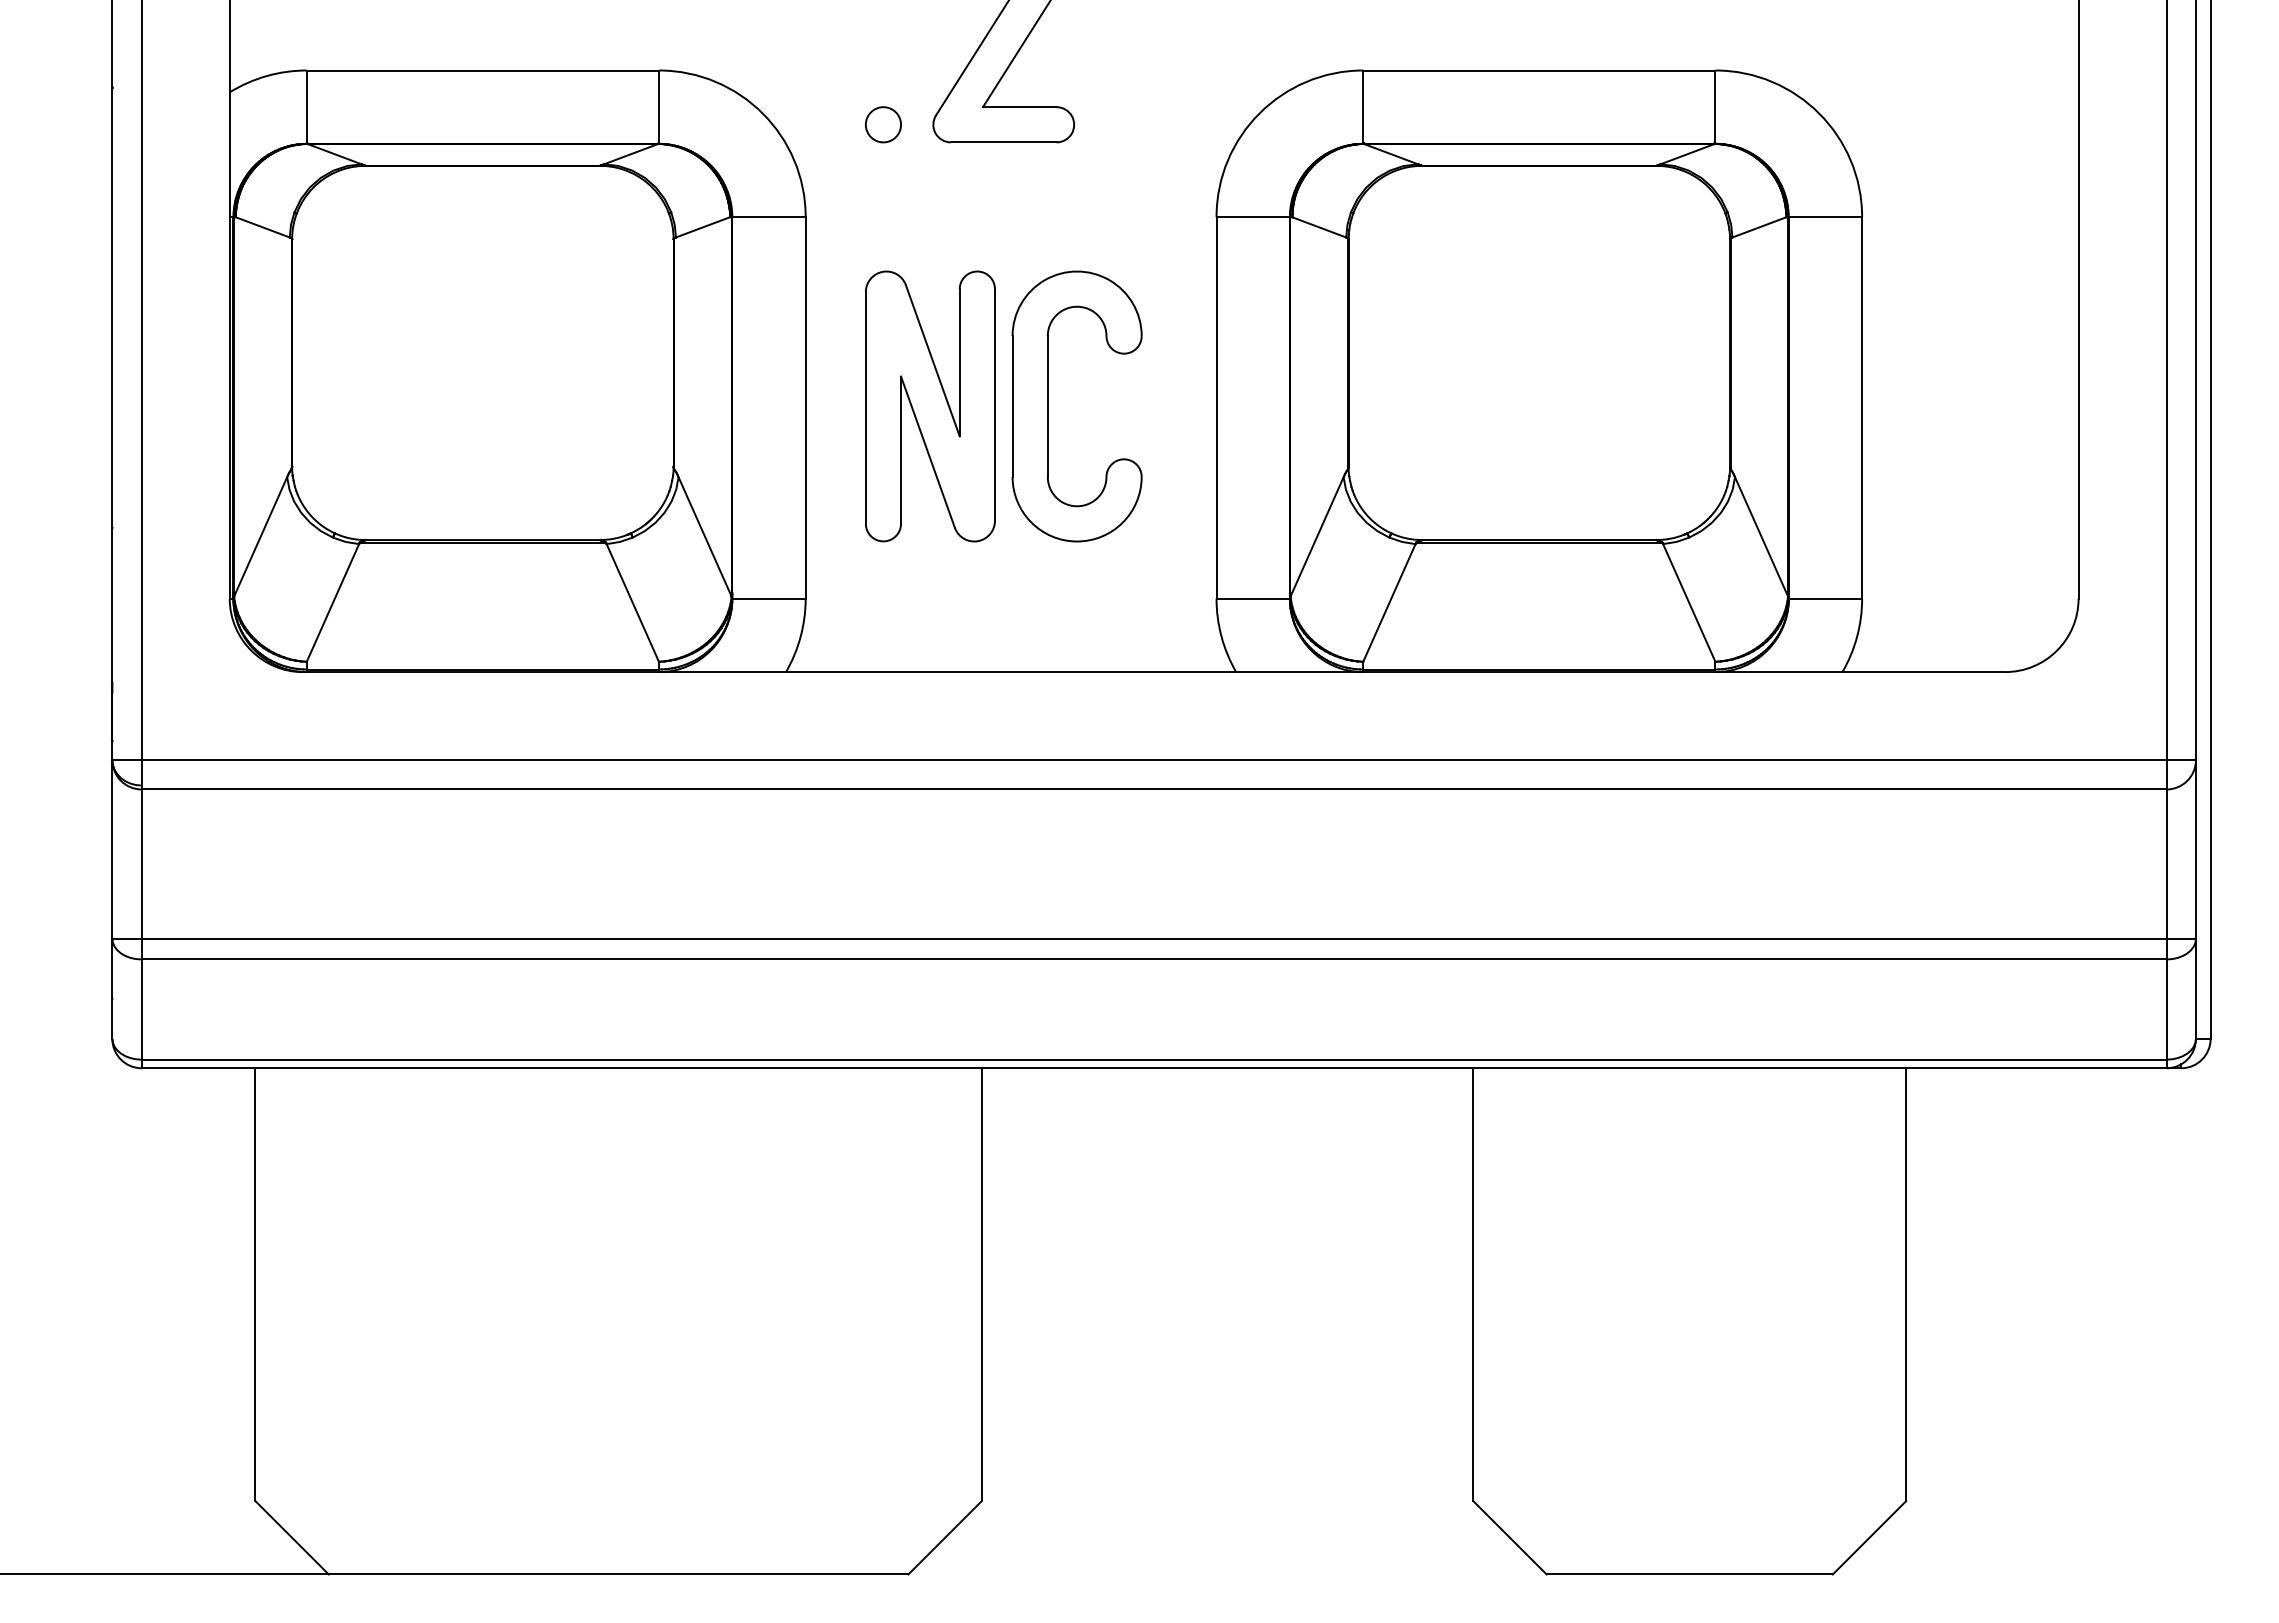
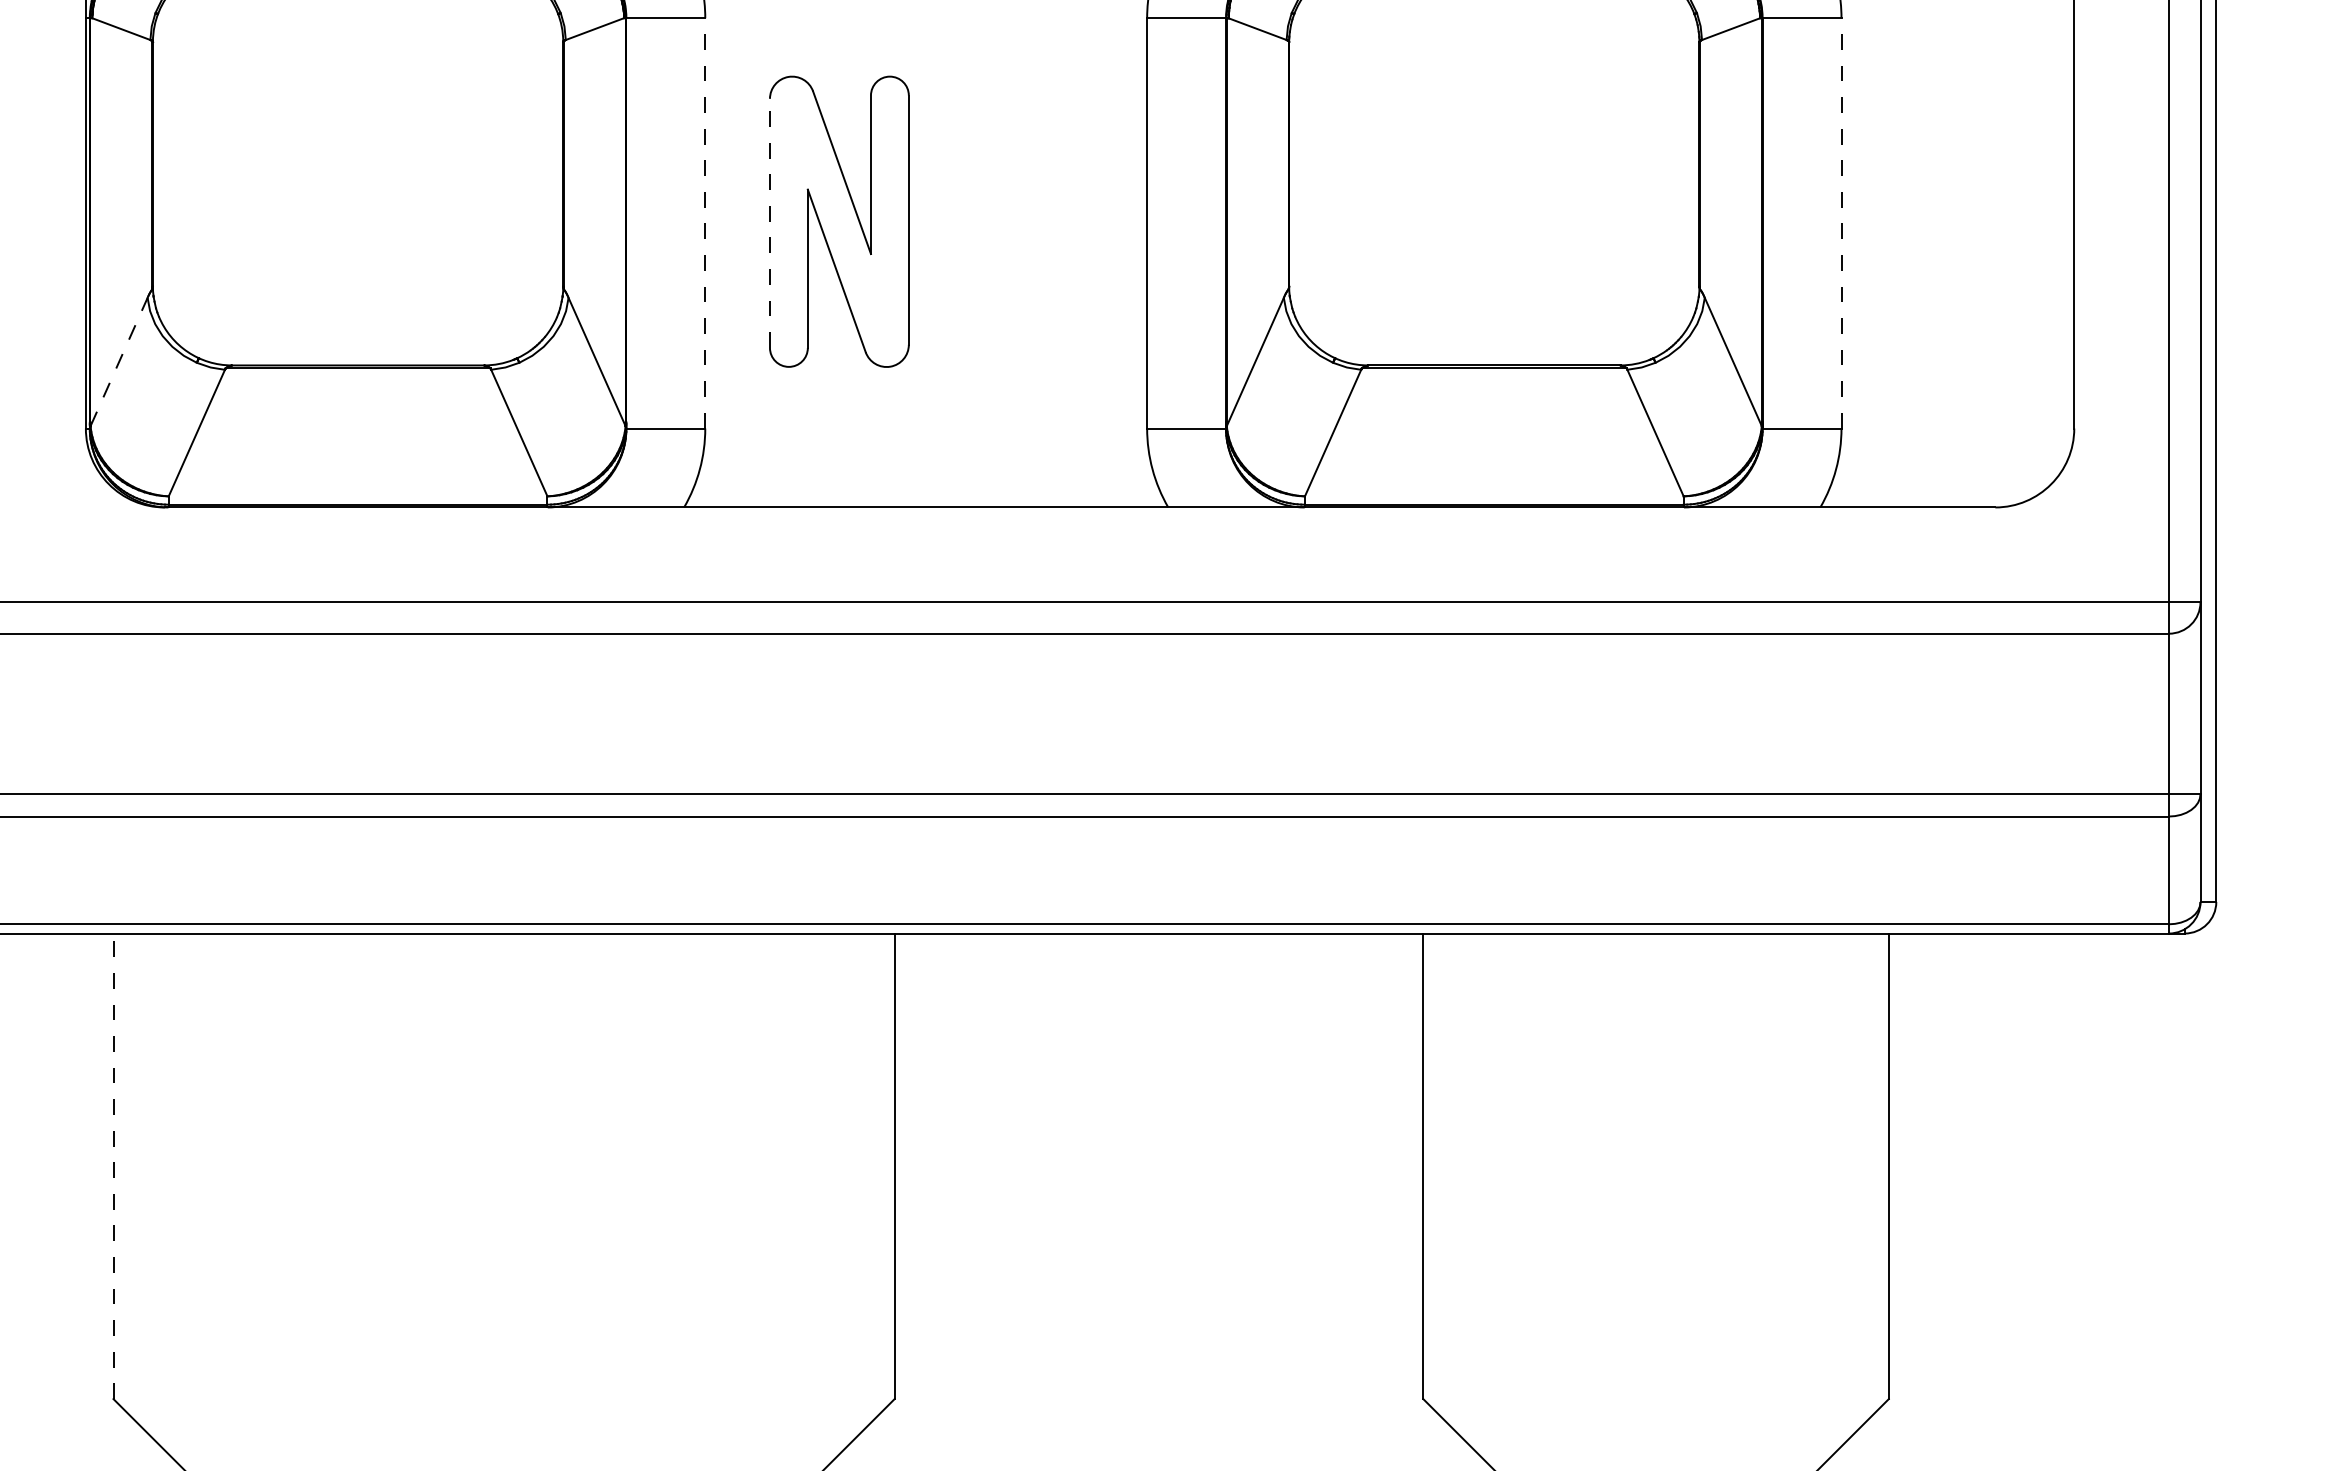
part: (1048, 406) -> (966, 221), removed
line: (805, 407) -> (705, 222), solid -> dashed
line: (865, 407) -> (769, 222), solid -> dashed
line: (1862, 407) -> (1841, 222), solid -> dashed
line: (260, 536) -> (118, 361), solid -> dashed
line: (255, 1284) -> (113, 1166), solid -> dashed

